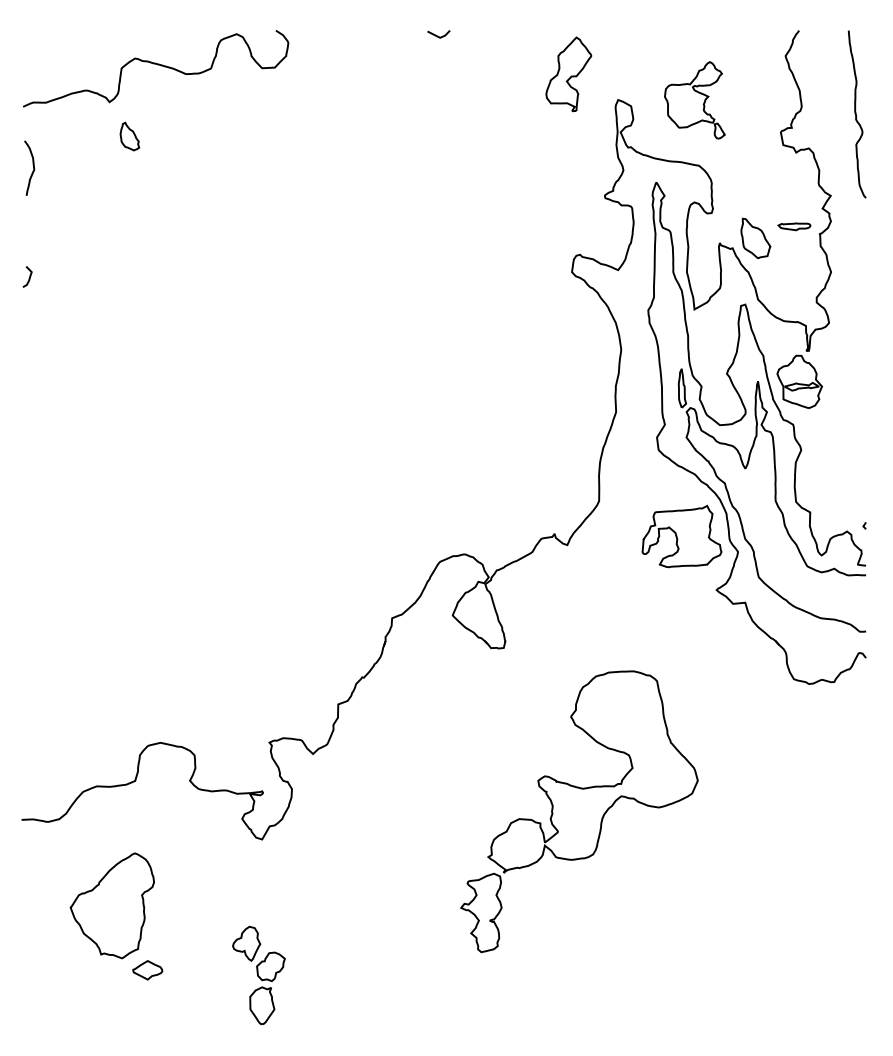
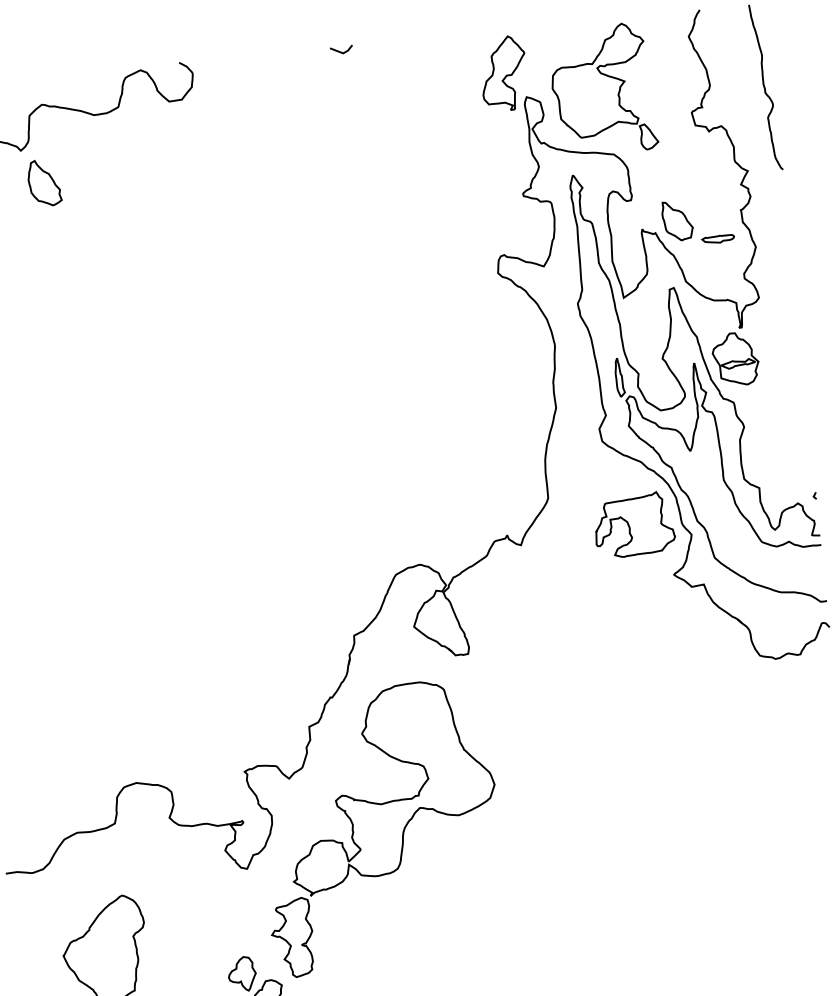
part: (568, 74) -> (503, 73), moved
part: (694, 100) -> (602, 89), size x1.67
part: (129, 136) -> (44, 182), size x1.67
part: (794, 226) -> (718, 239), moved
part: (579, 811) -> (379, 827), moved

